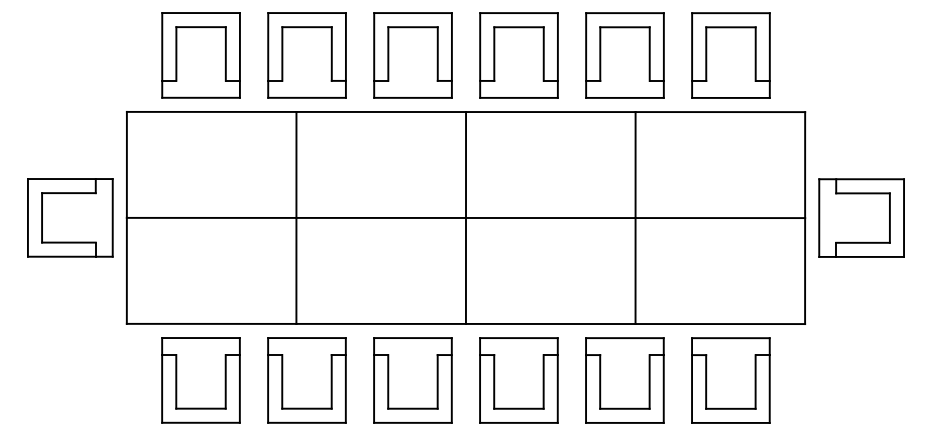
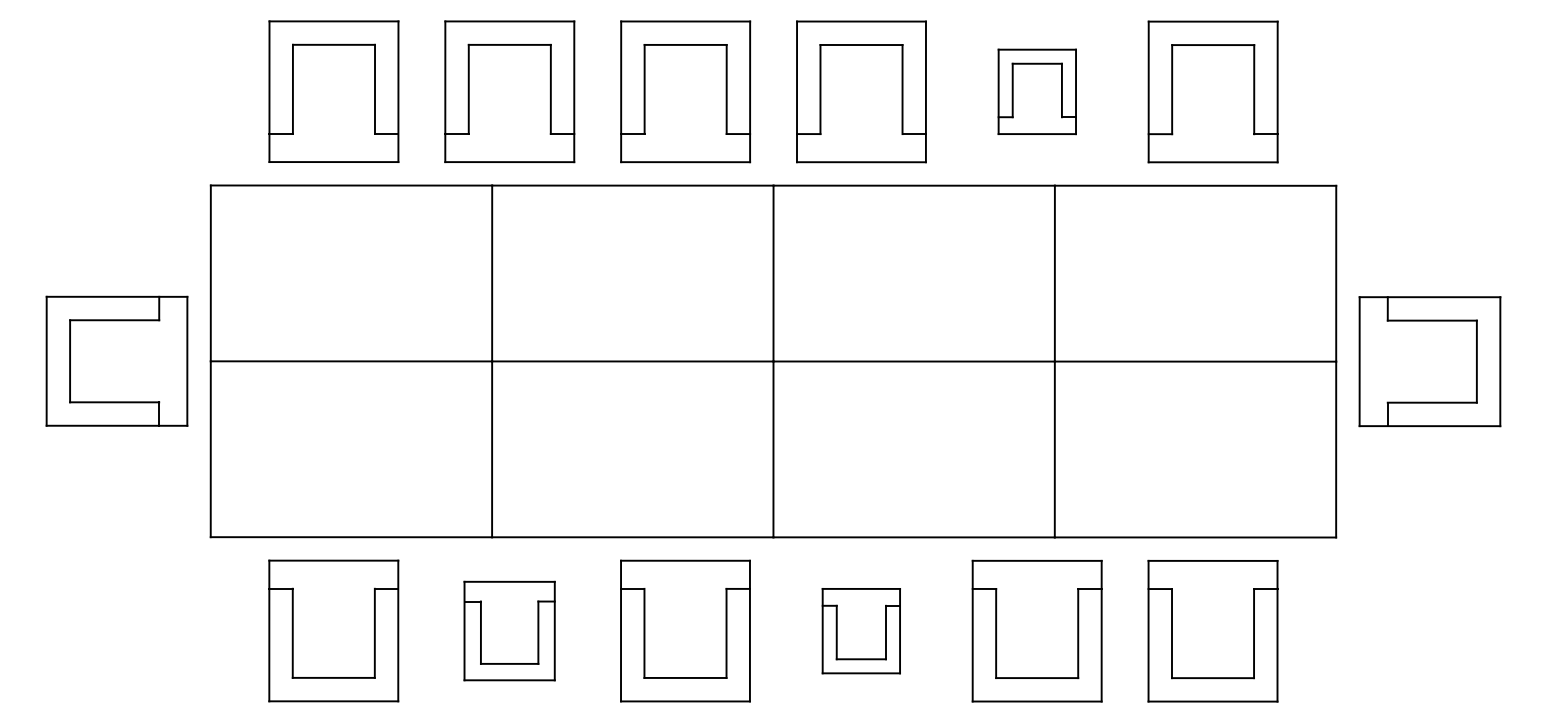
part: (624, 55) -> (1036, 91), size x0.6
part: (306, 380) -> (508, 631), size x0.7
part: (518, 380) -> (860, 631), size x0.6

